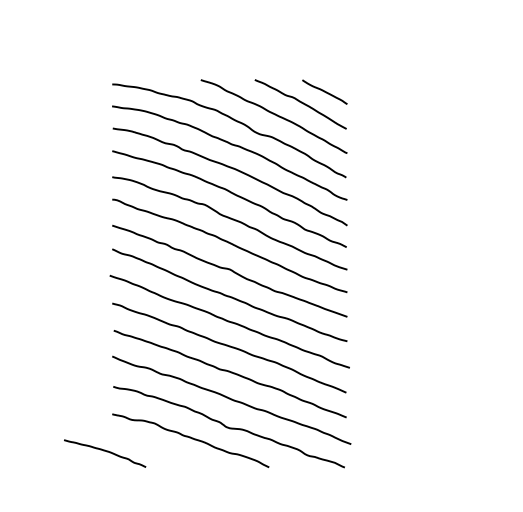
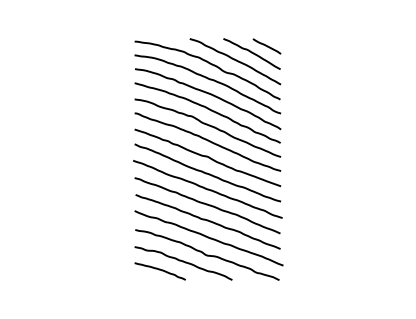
curve: (103, 452) -> (159, 270), moved

